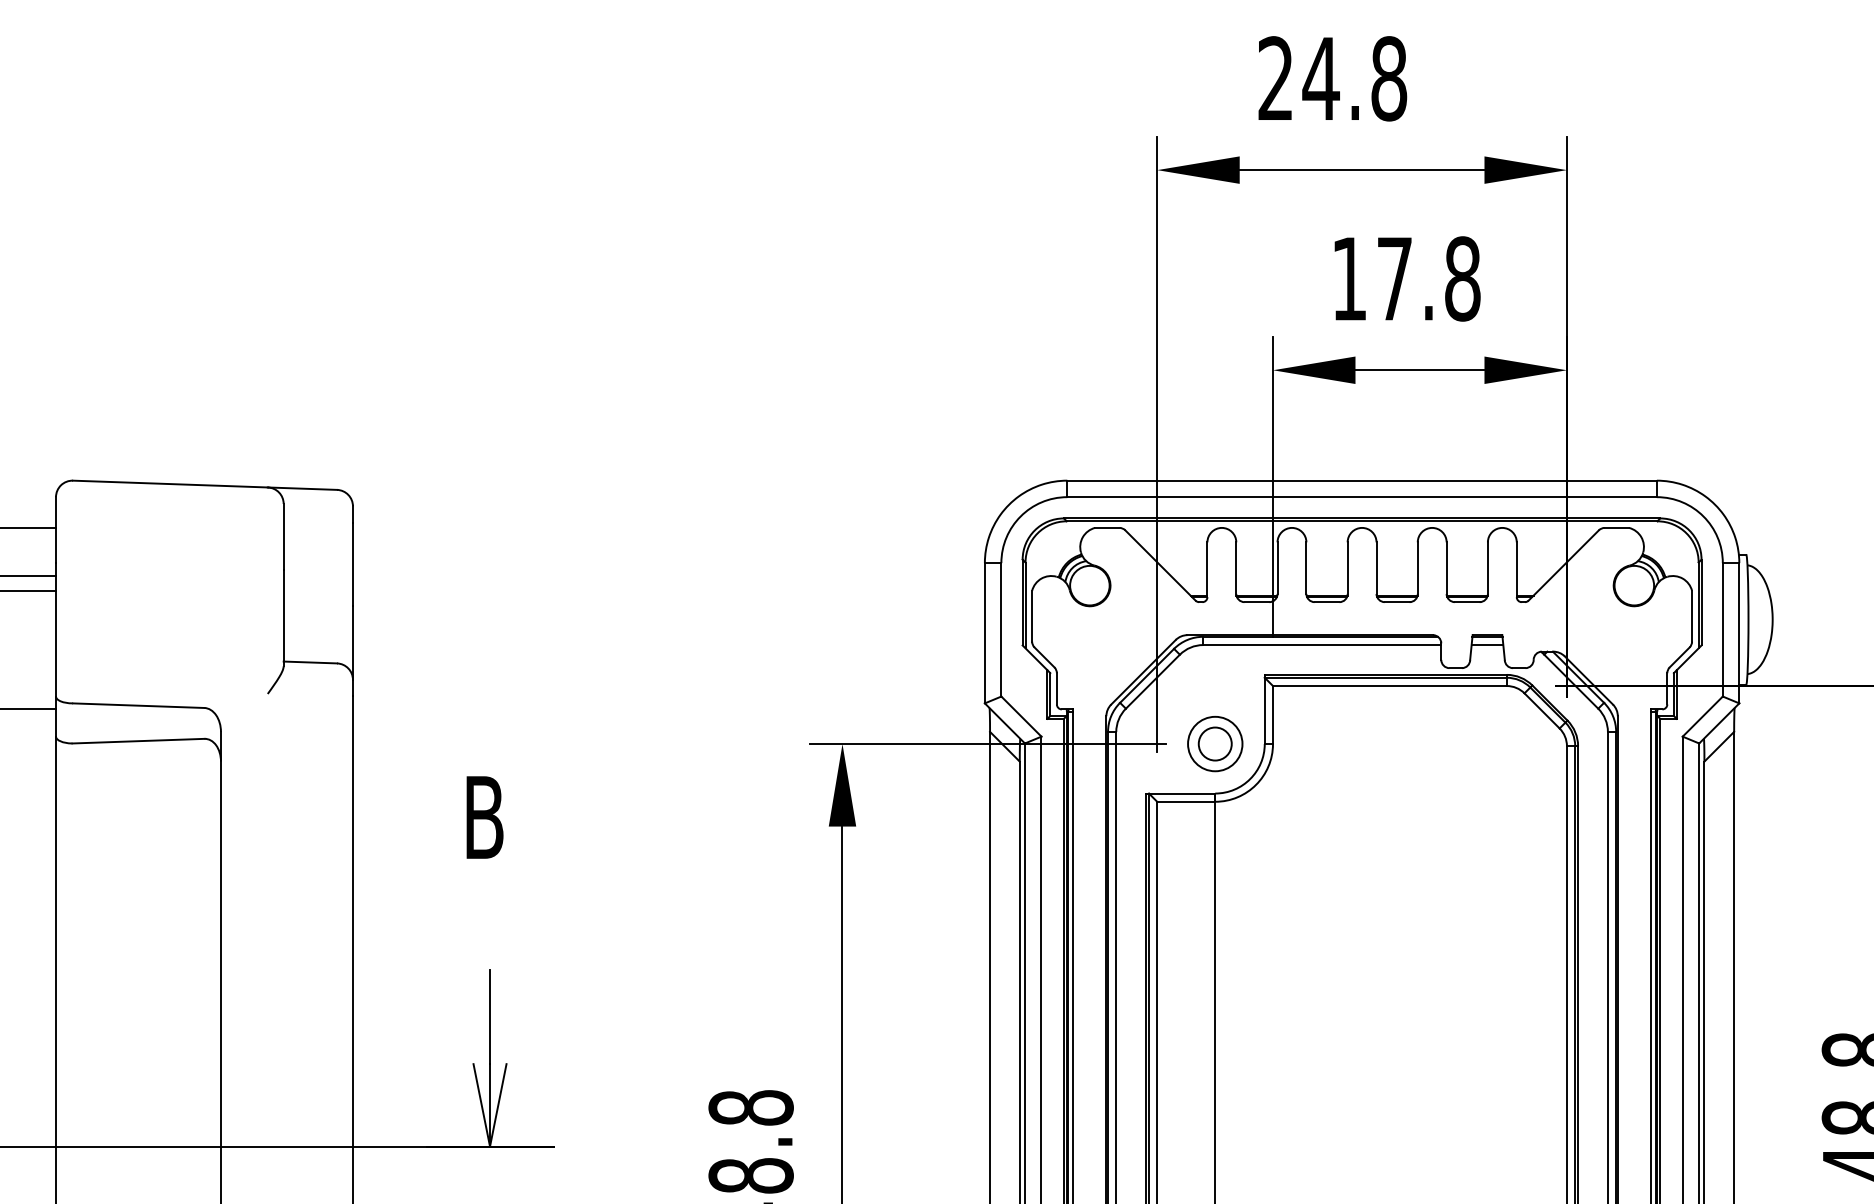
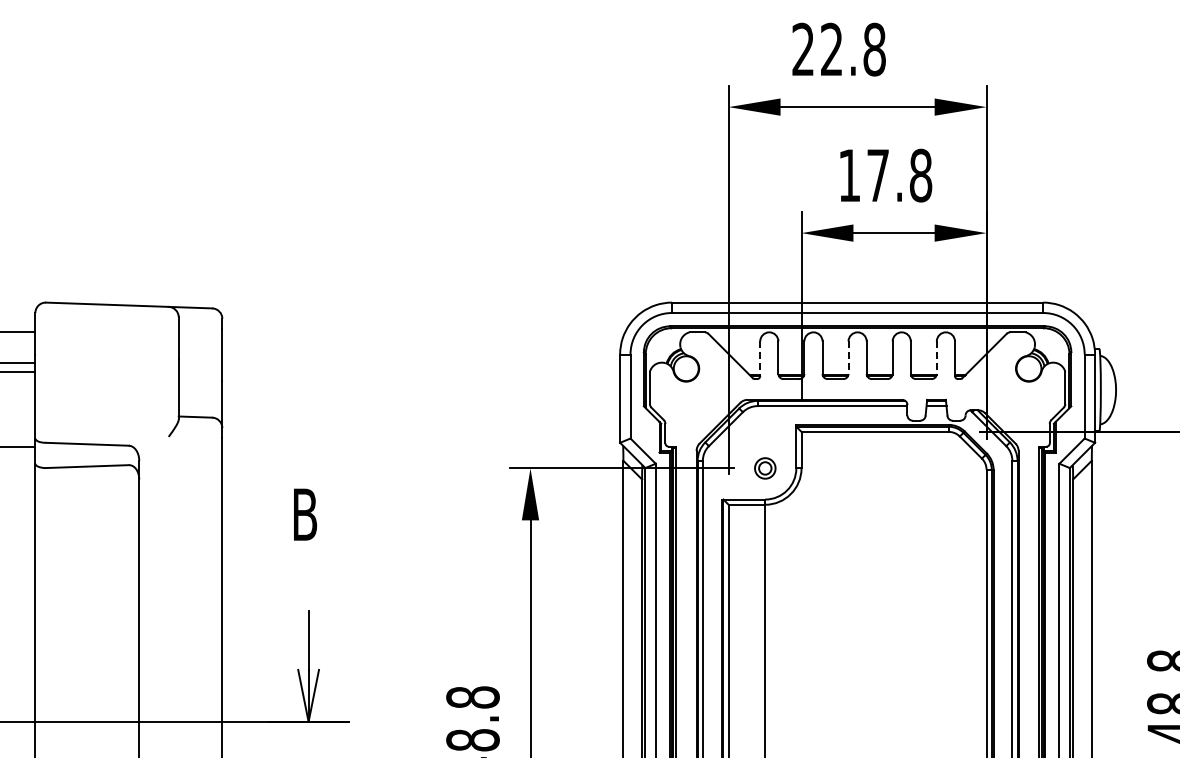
text: (1320, 77) -> (831, 48), 24.8 -> 22.8
line: (1347, 569) -> (848, 358), solid -> dashed
line: (1487, 569) -> (936, 358), solid -> dashed
line: (1207, 571) -> (760, 359), solid -> dashed
part: (1215, 744) -> (765, 468), size x0.6

